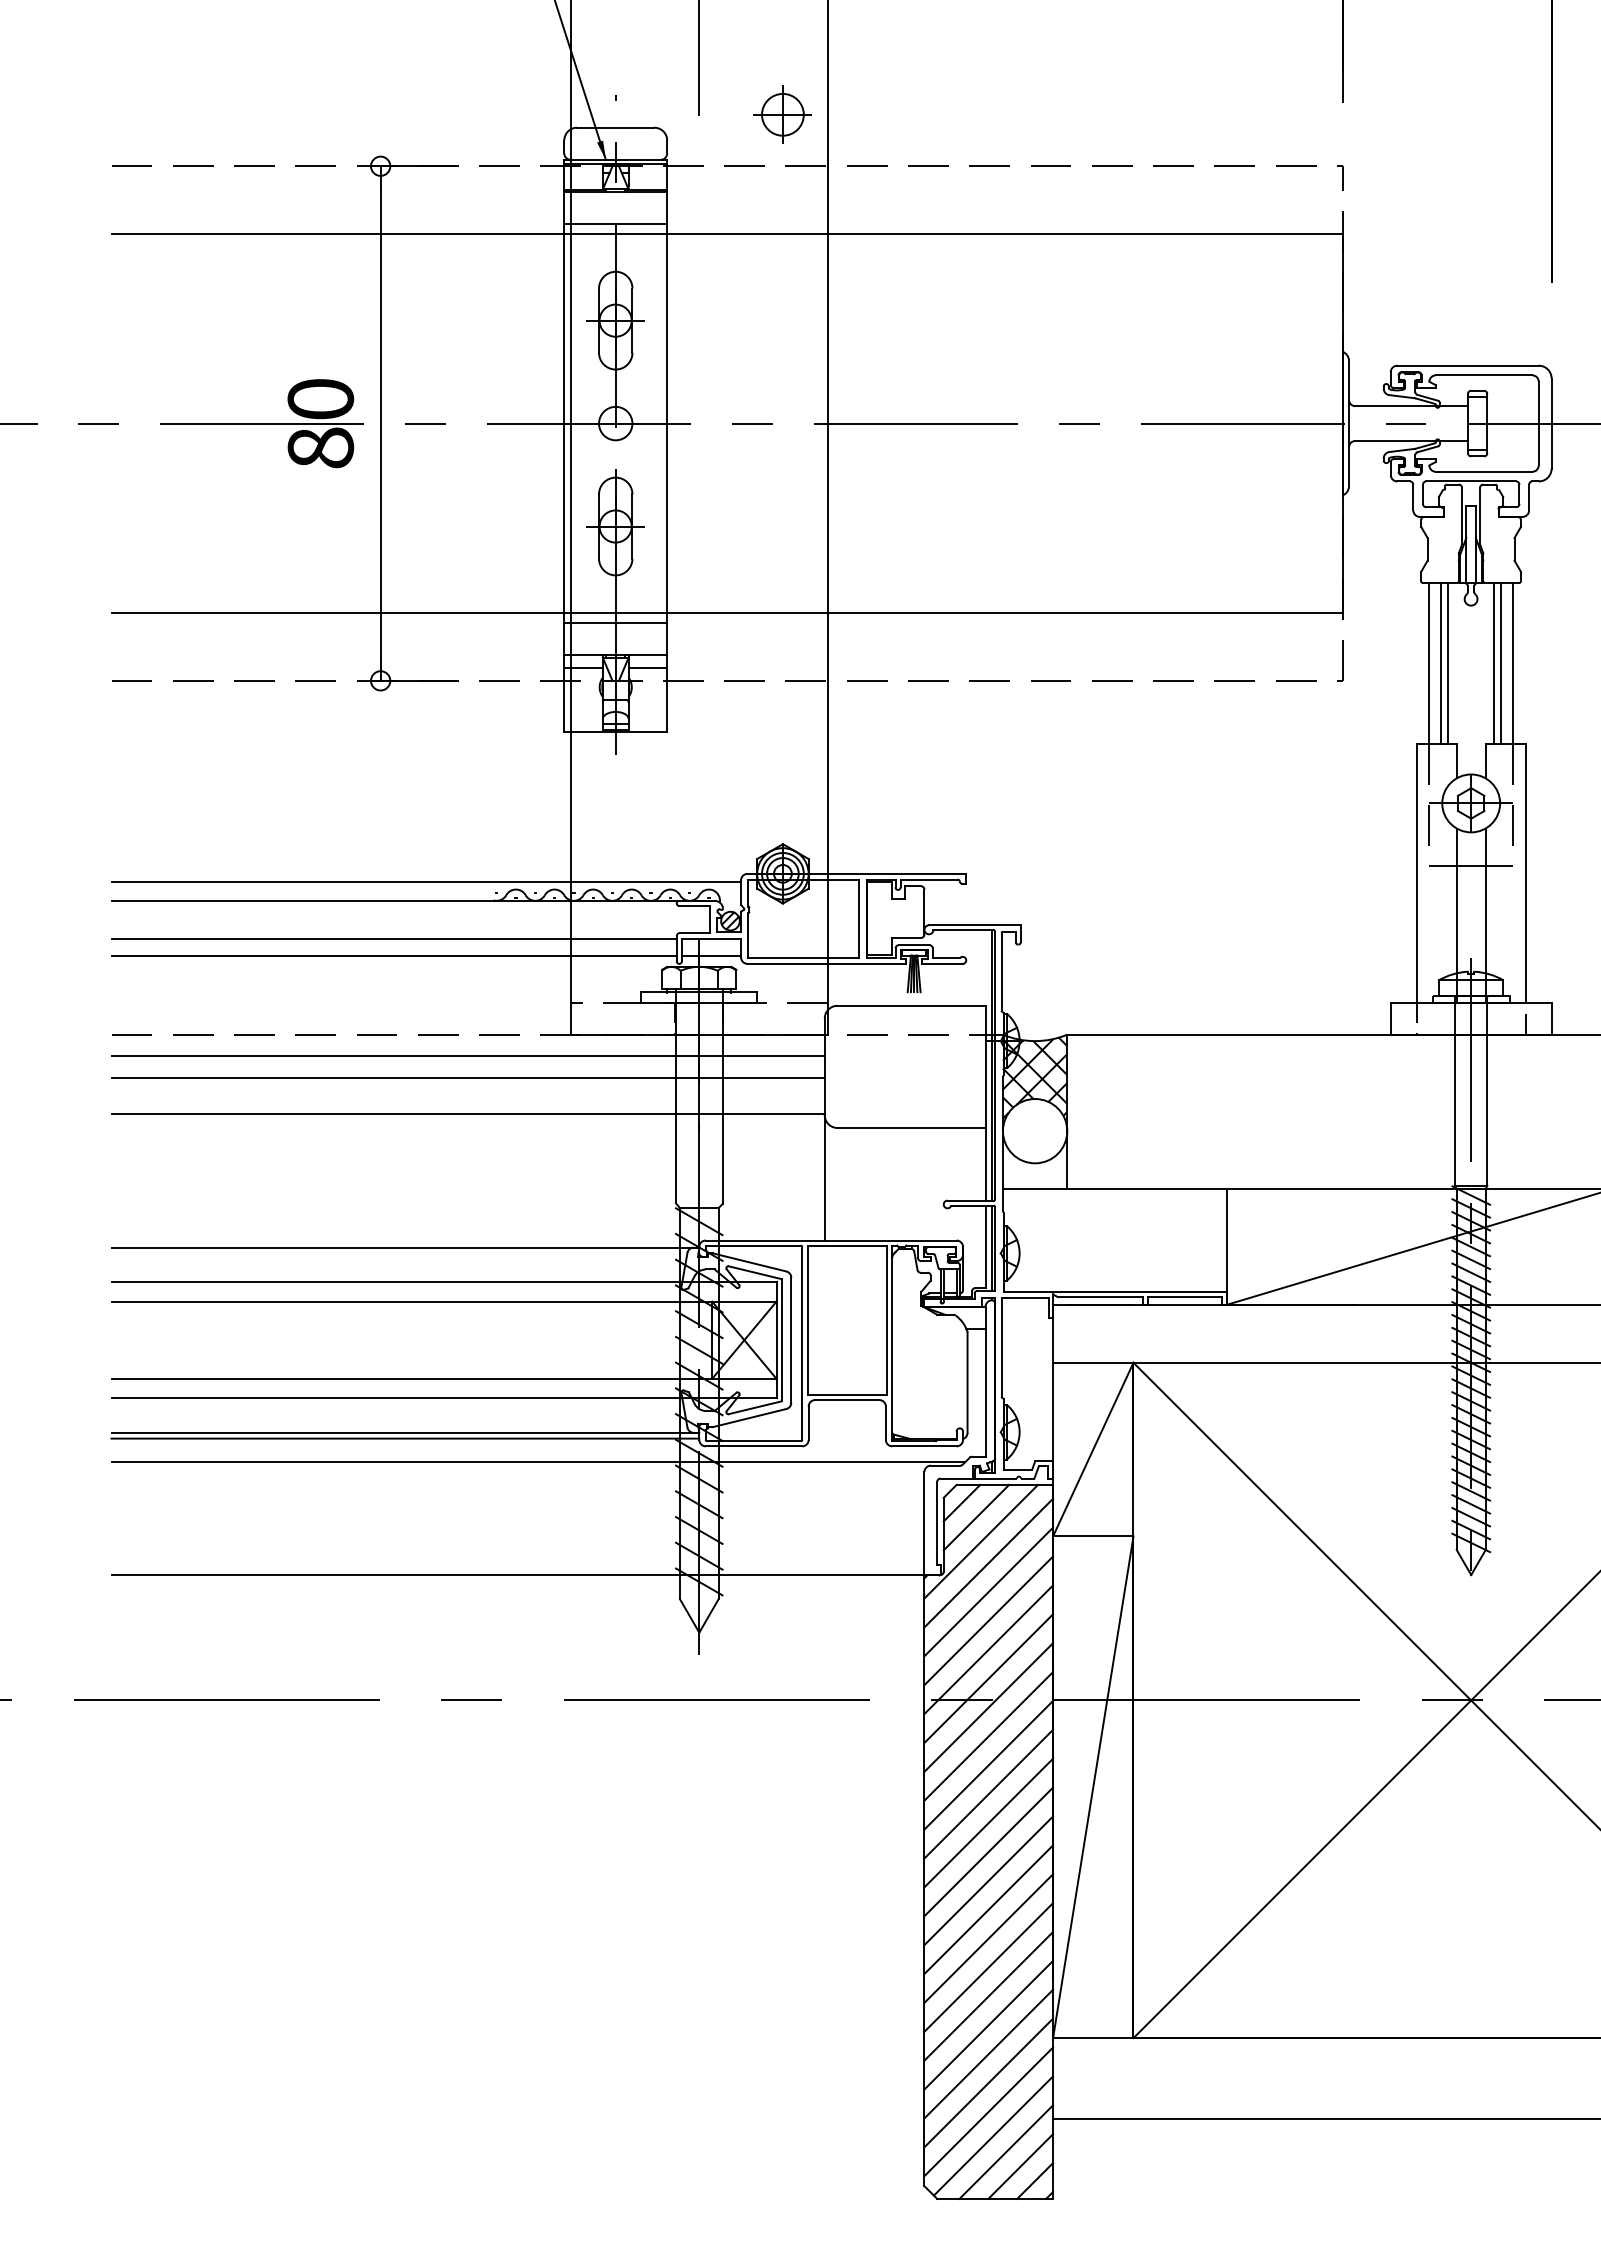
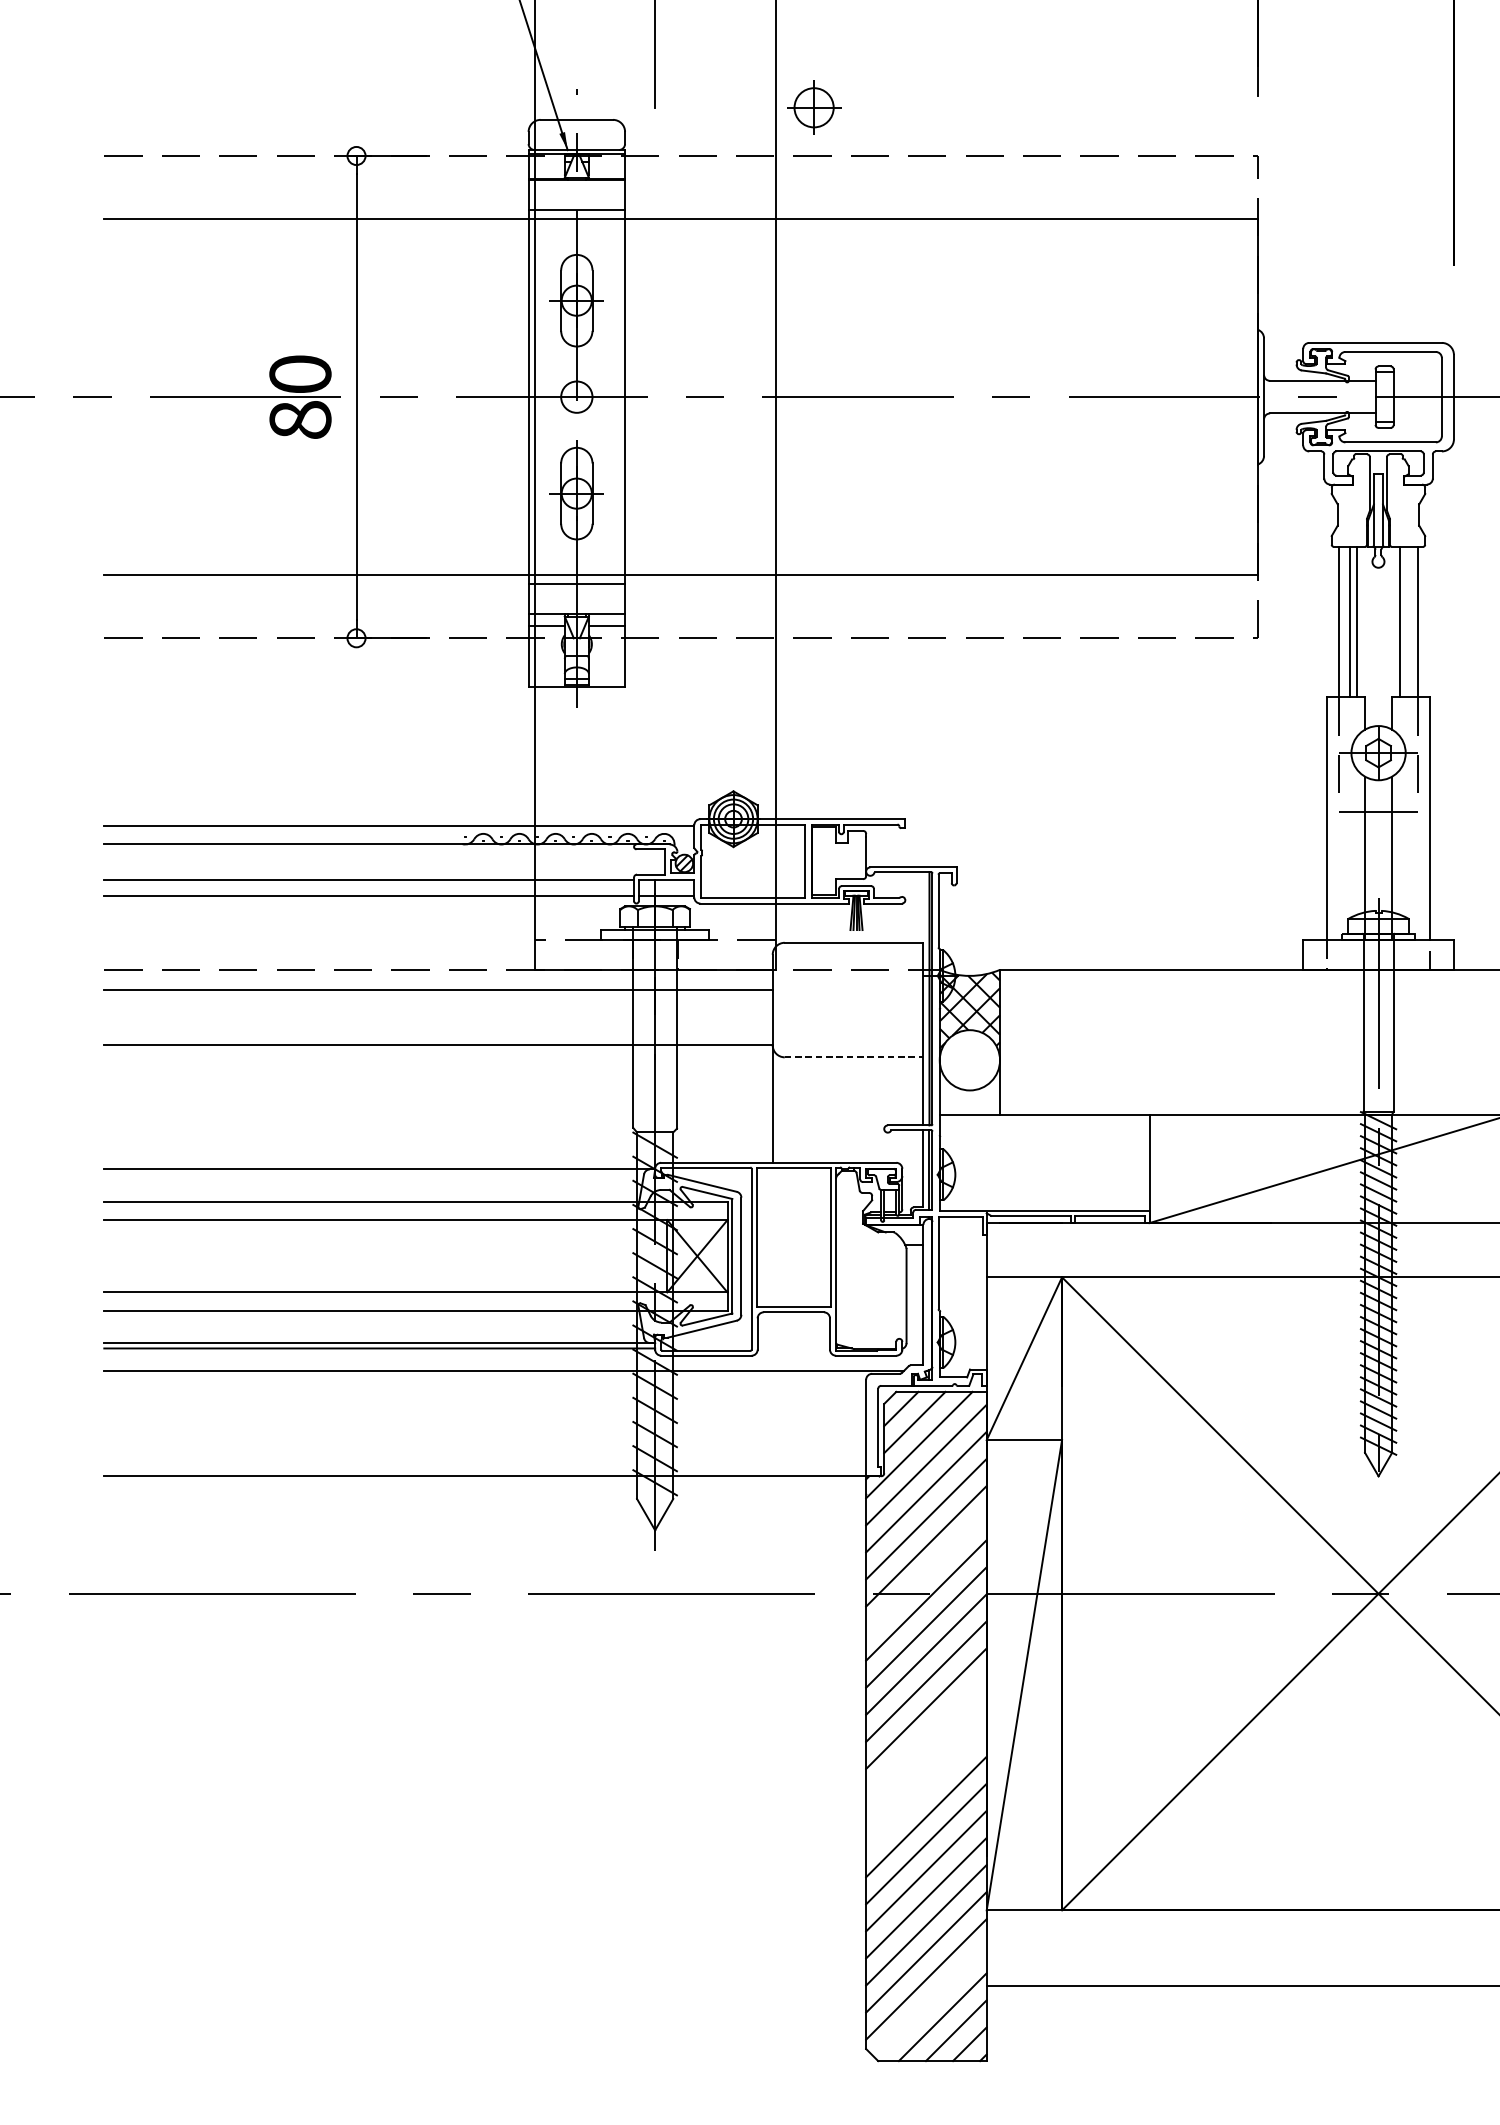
part: (782, 114) -> (813, 107), moved
line: (1501, 663) -> (1406, 622), removed
line: (467, 1077) -> (437, 1010), removed
line: (911, 1128) -> (854, 1057), solid -> dashed
line: (988, 1678) -> (926, 1573), removed
line: (988, 1851) -> (926, 1735), removed
line: (988, 1880) -> (926, 1762), removed
line: (988, 1909) -> (926, 1789), removed
line: (993, 2135) -> (930, 2001), removed

